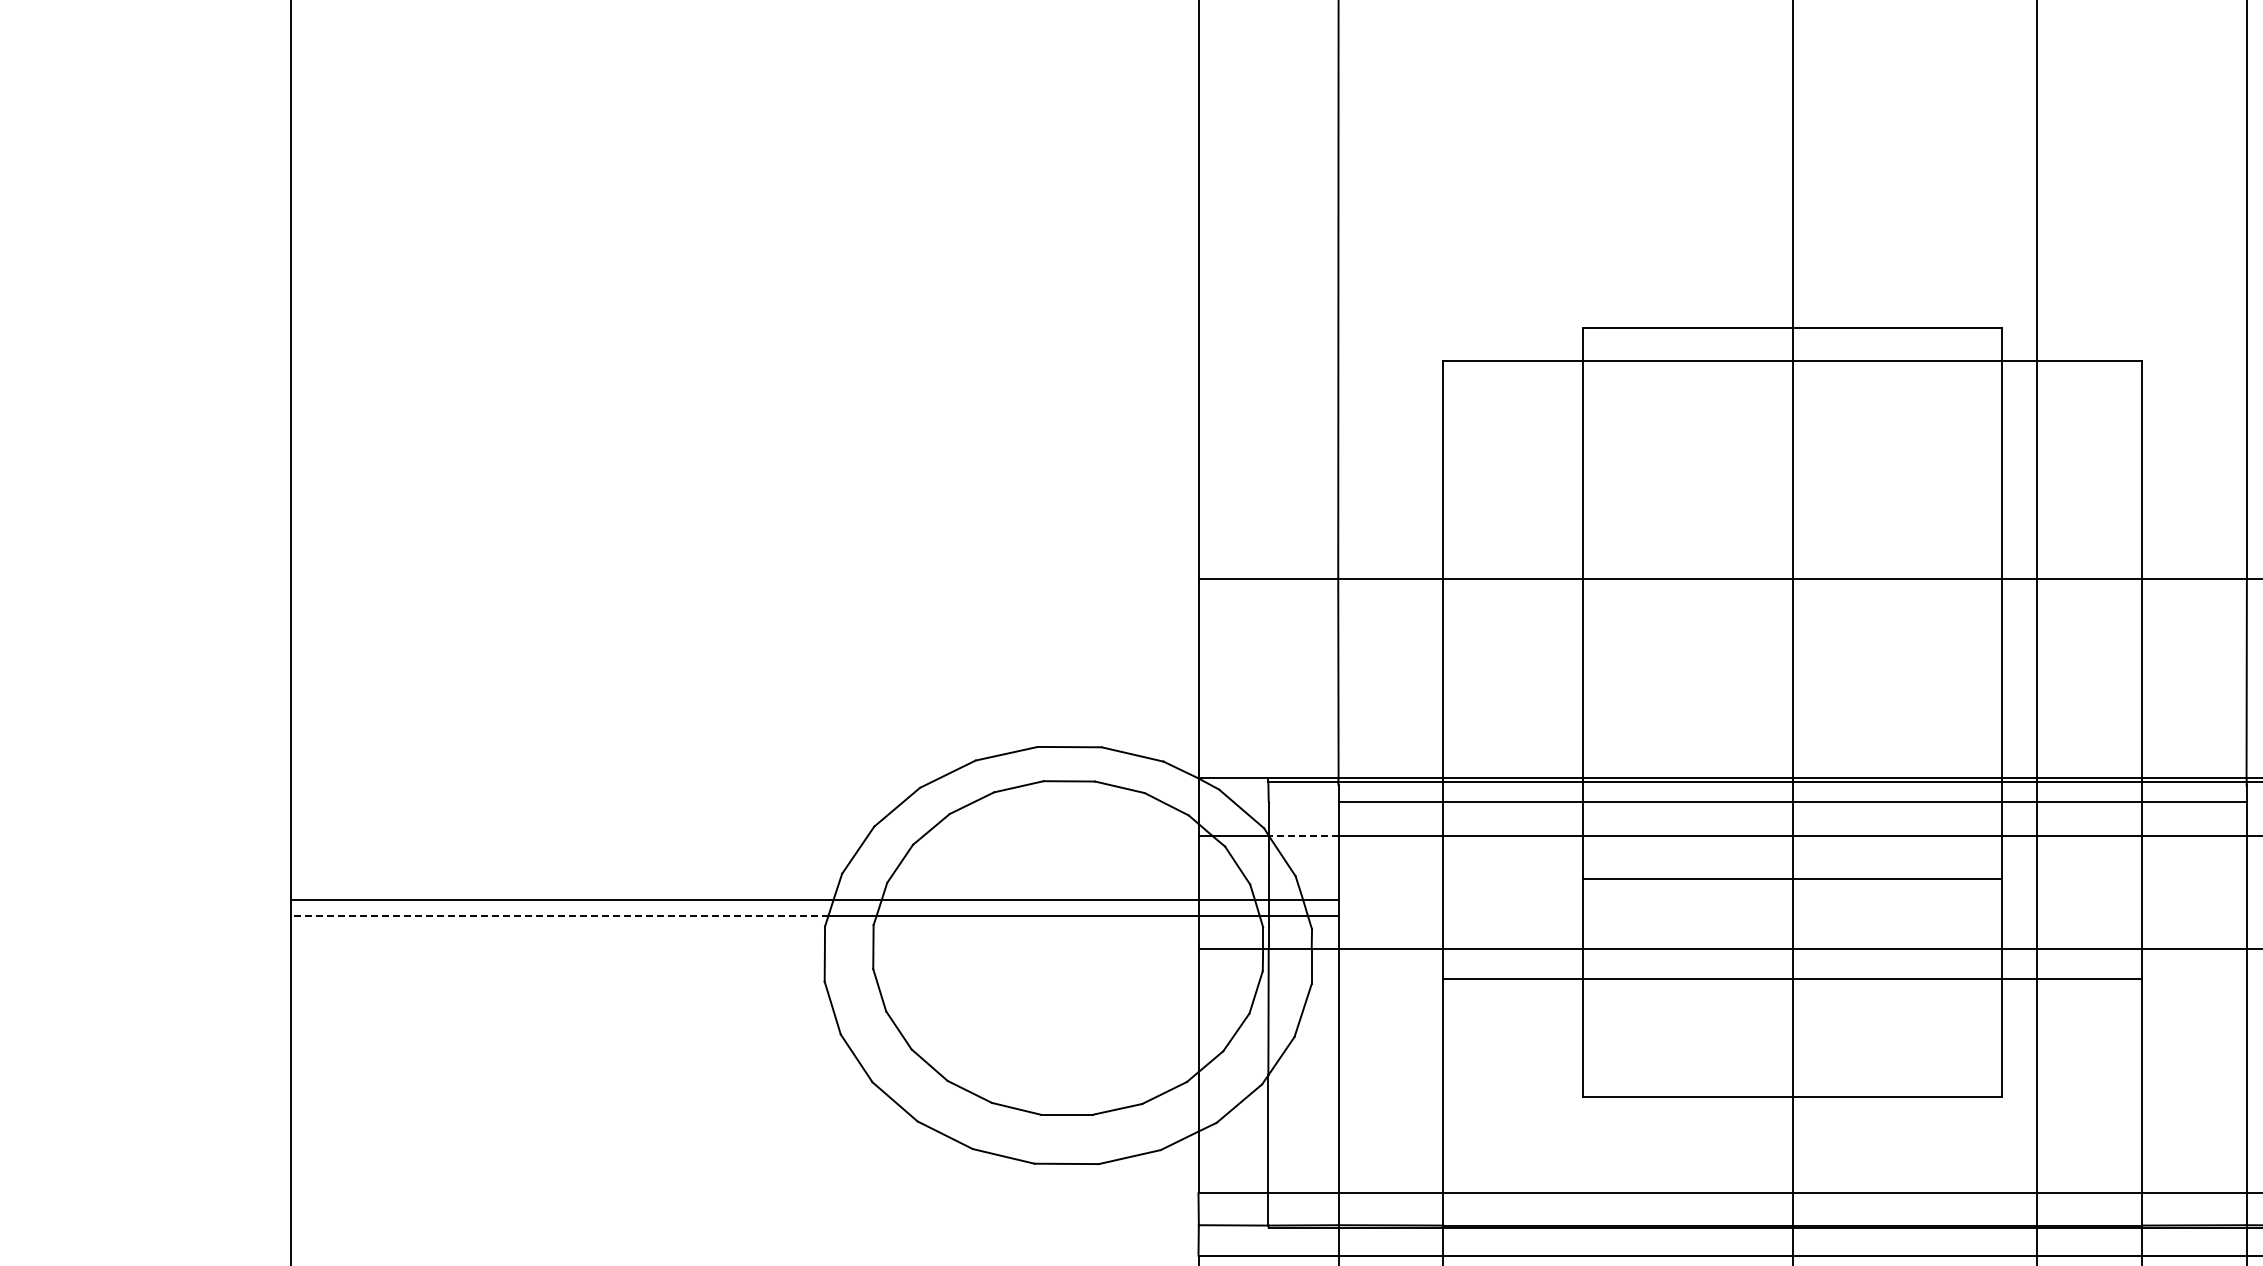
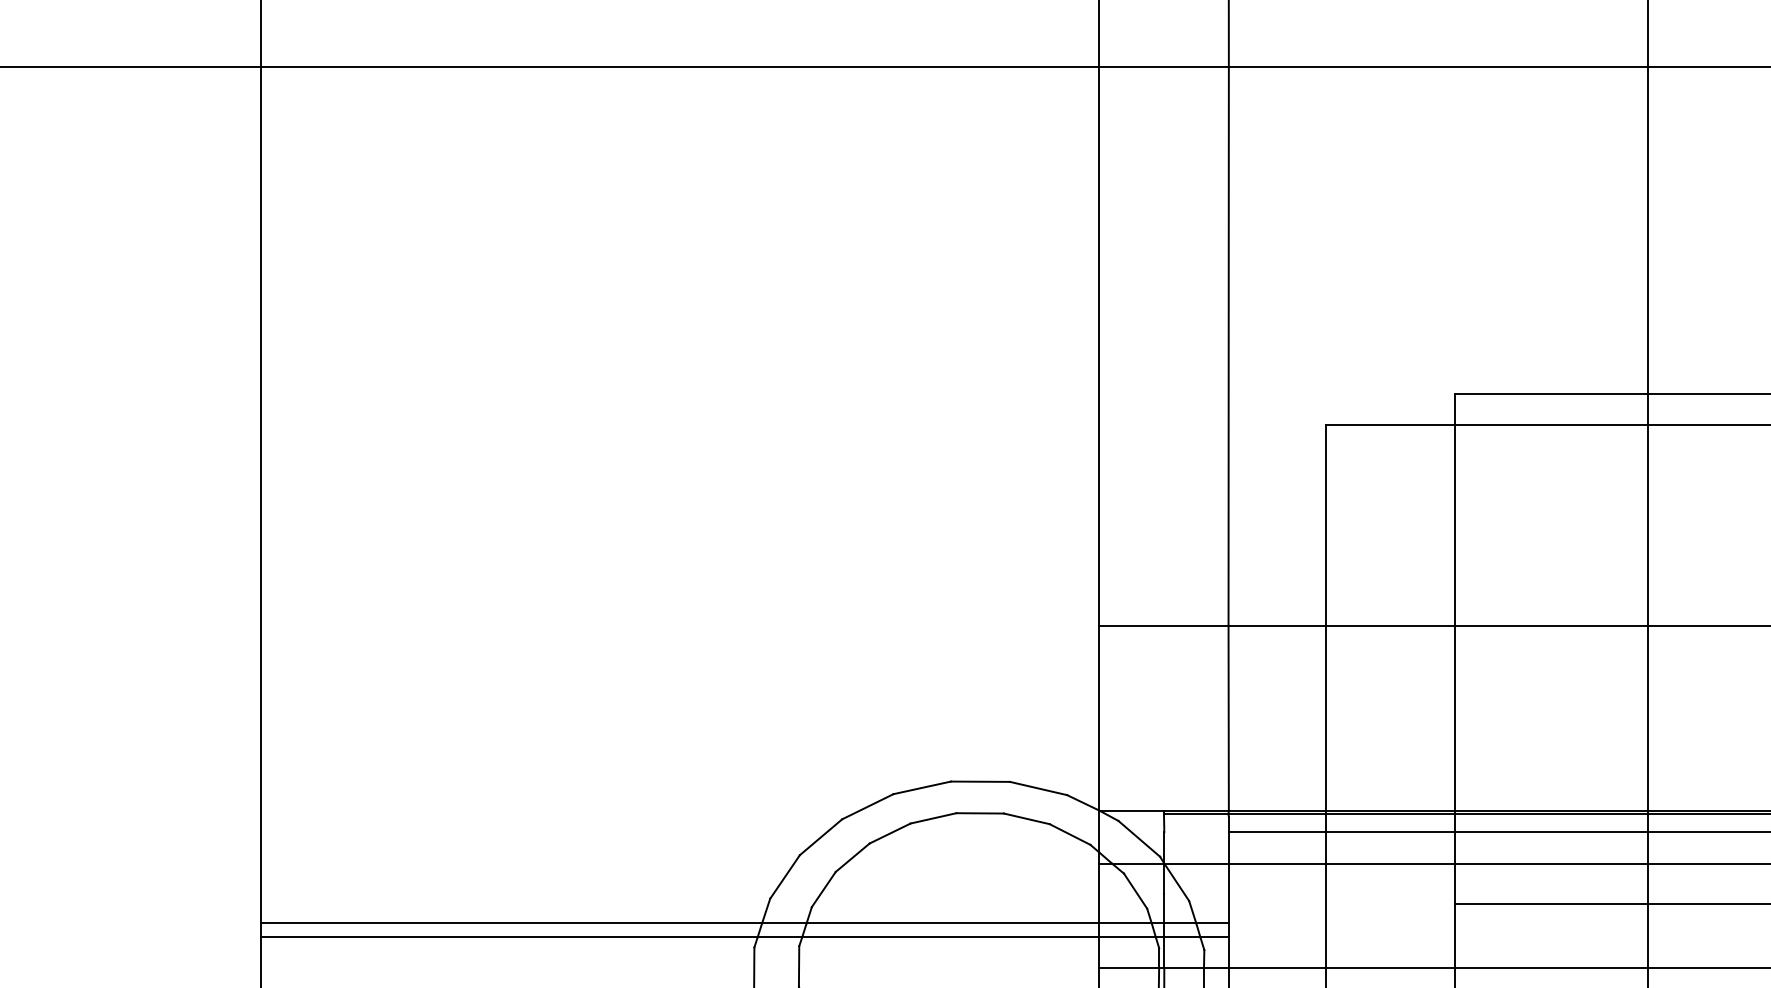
line: (1303, 835) -> (1196, 863), dashed -> solid
line: (559, 915) -> (509, 937), dashed -> solid

